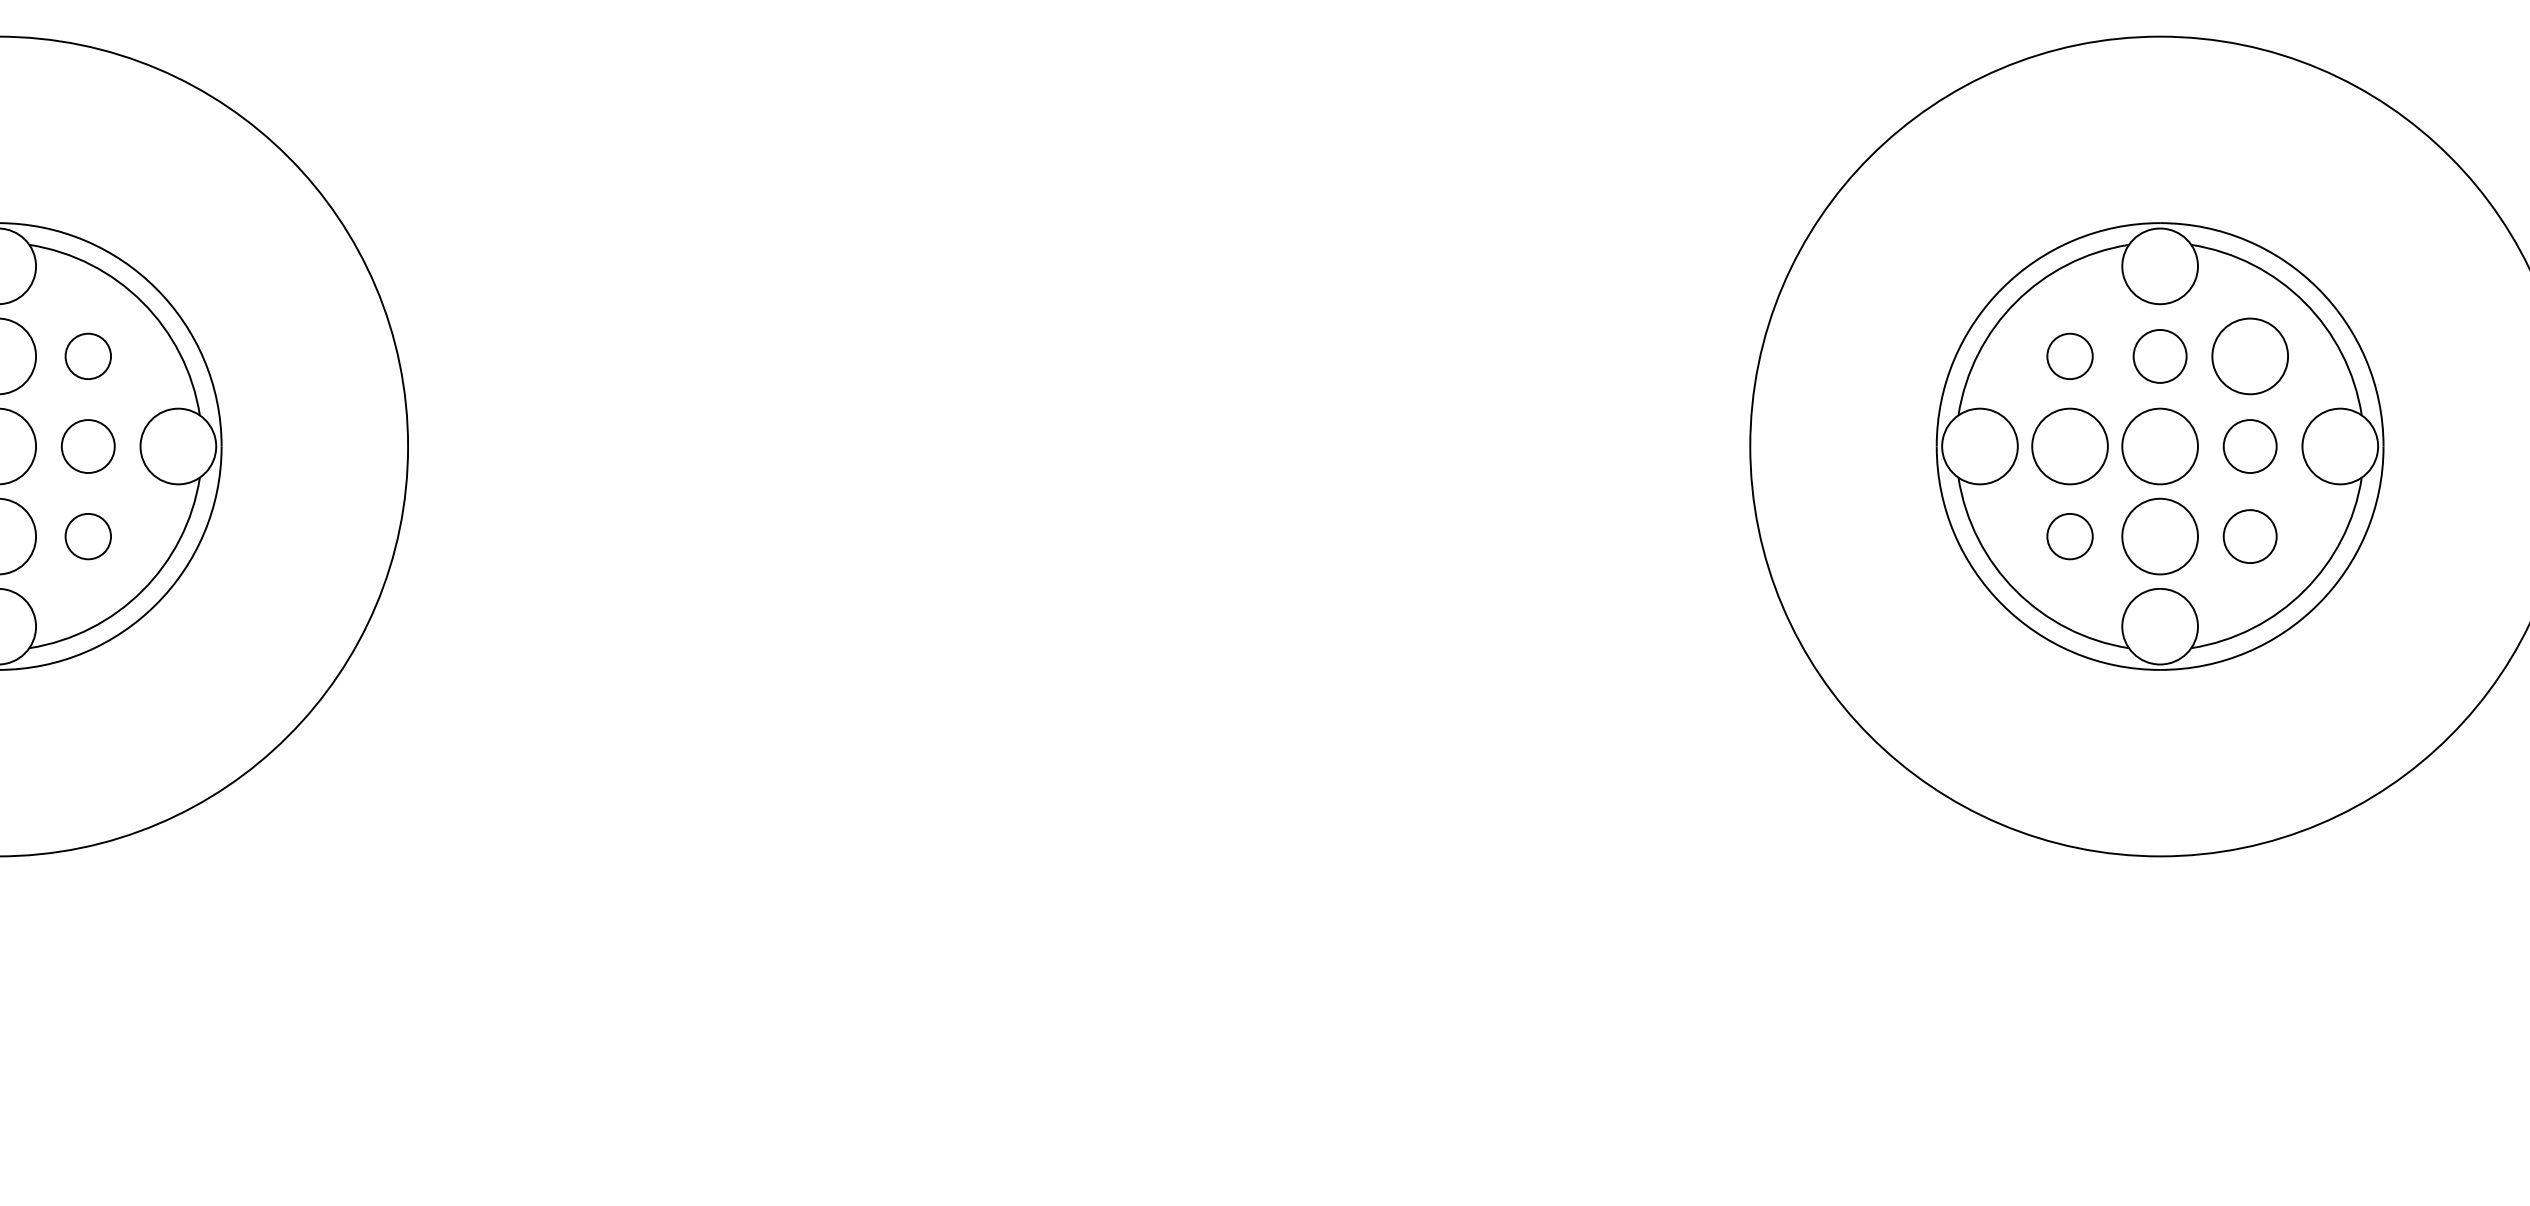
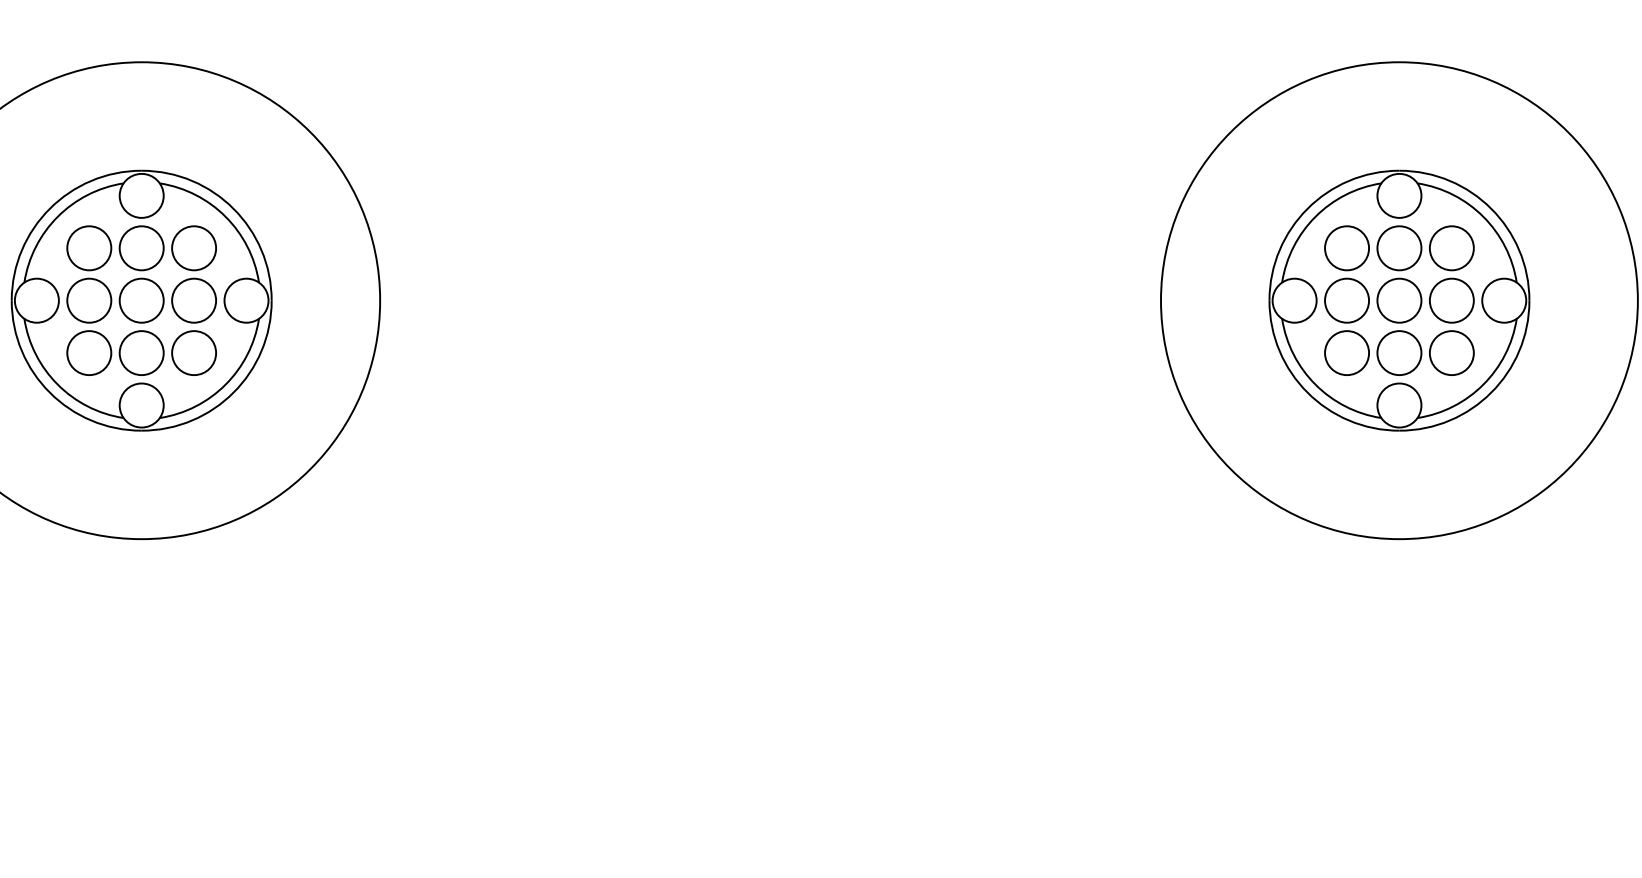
circle: (88, 356) -> (194, 248), size x1.67
circle: (2070, 356) -> (1347, 248), size x1.67
circle: (2160, 356) -> (1399, 248), size x1.43
circle: (88, 446) -> (194, 300), size x1.43
circle: (2249, 446) -> (1451, 300), size x1.43
circle: (88, 537) -> (194, 353), size x1.67
circle: (2070, 537) -> (1347, 353), size x1.67
circle: (2249, 537) -> (1451, 353), size x1.43

